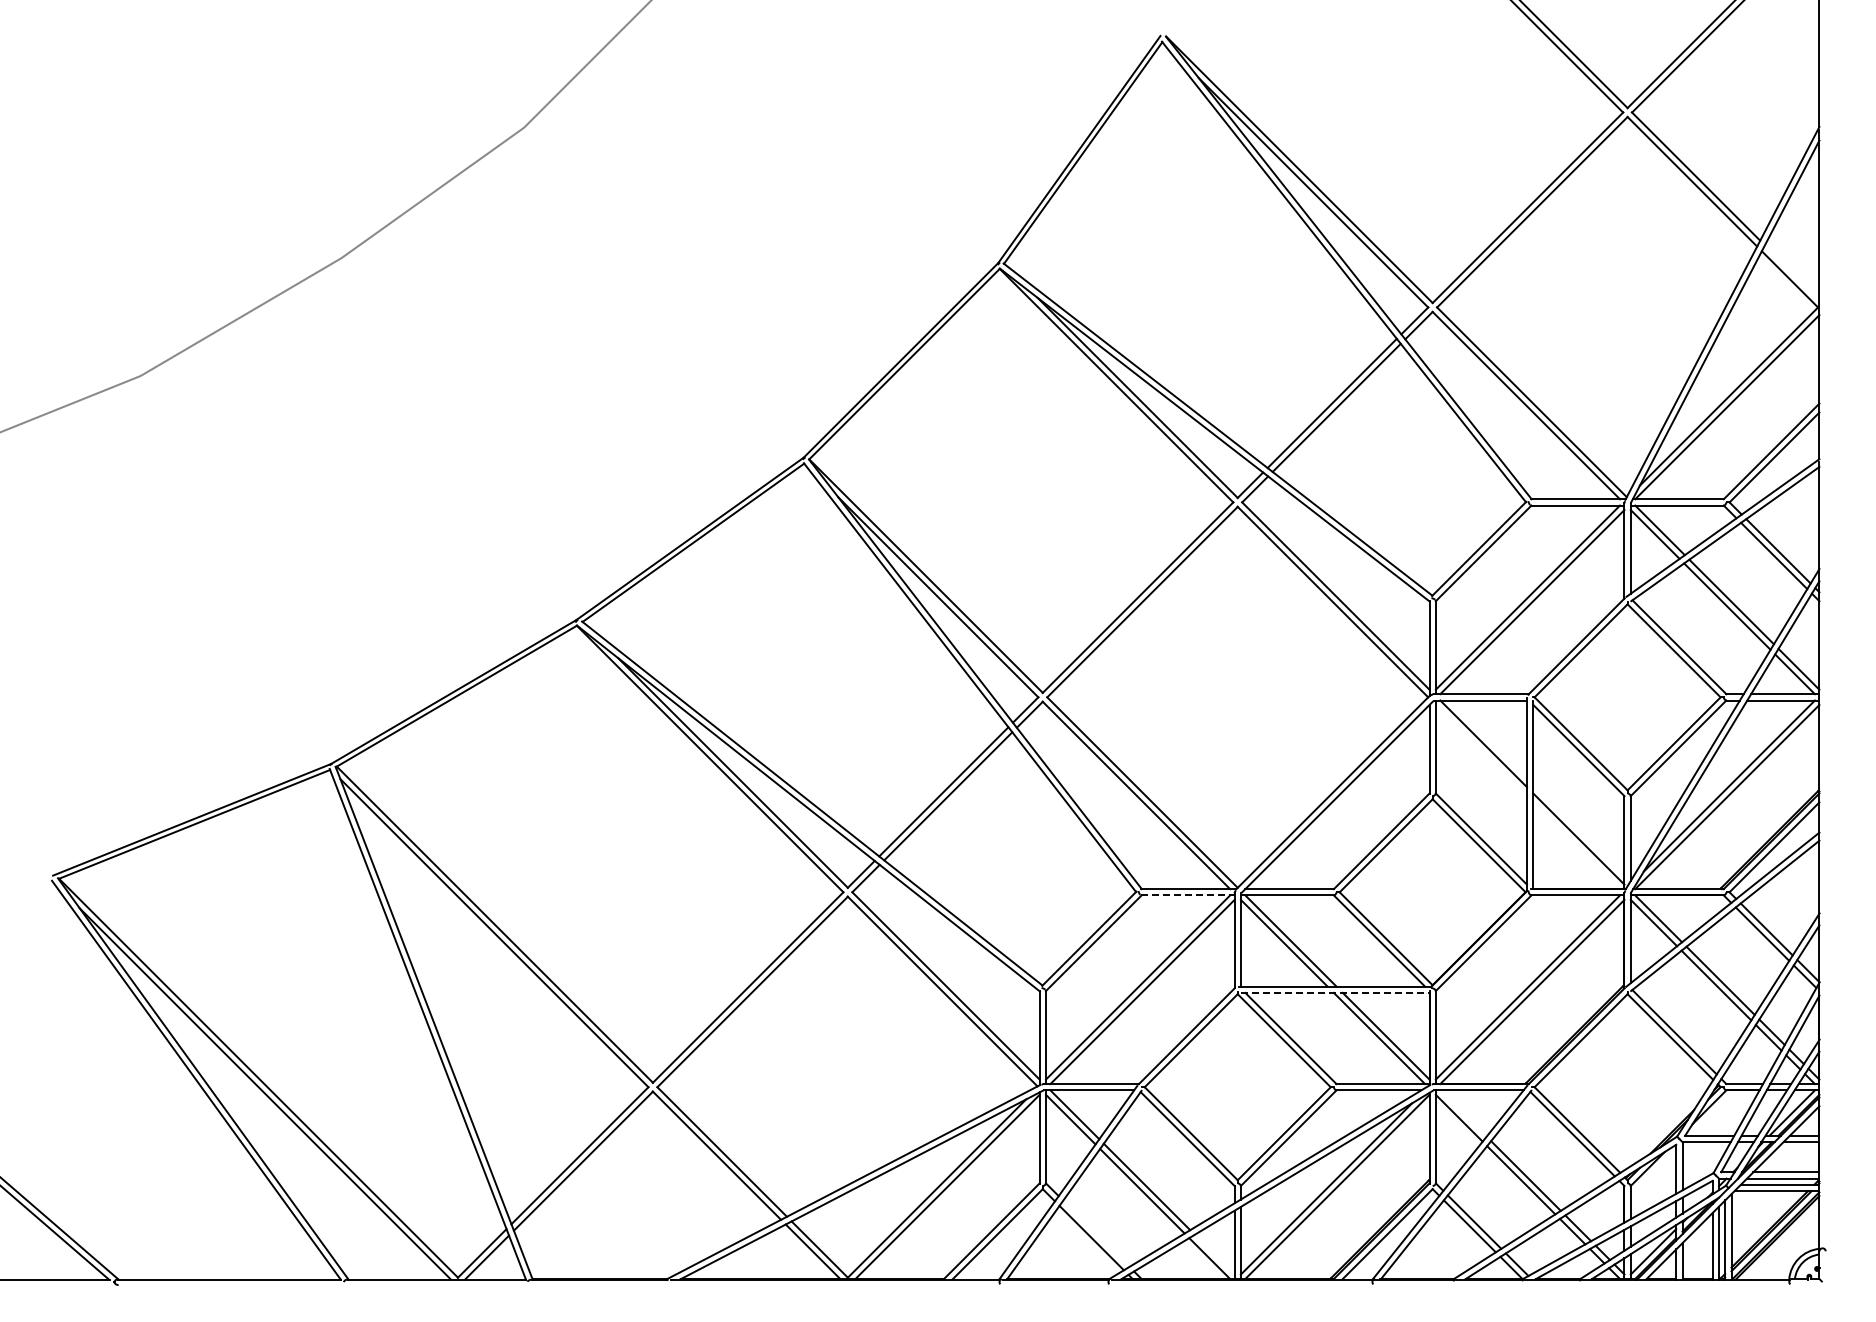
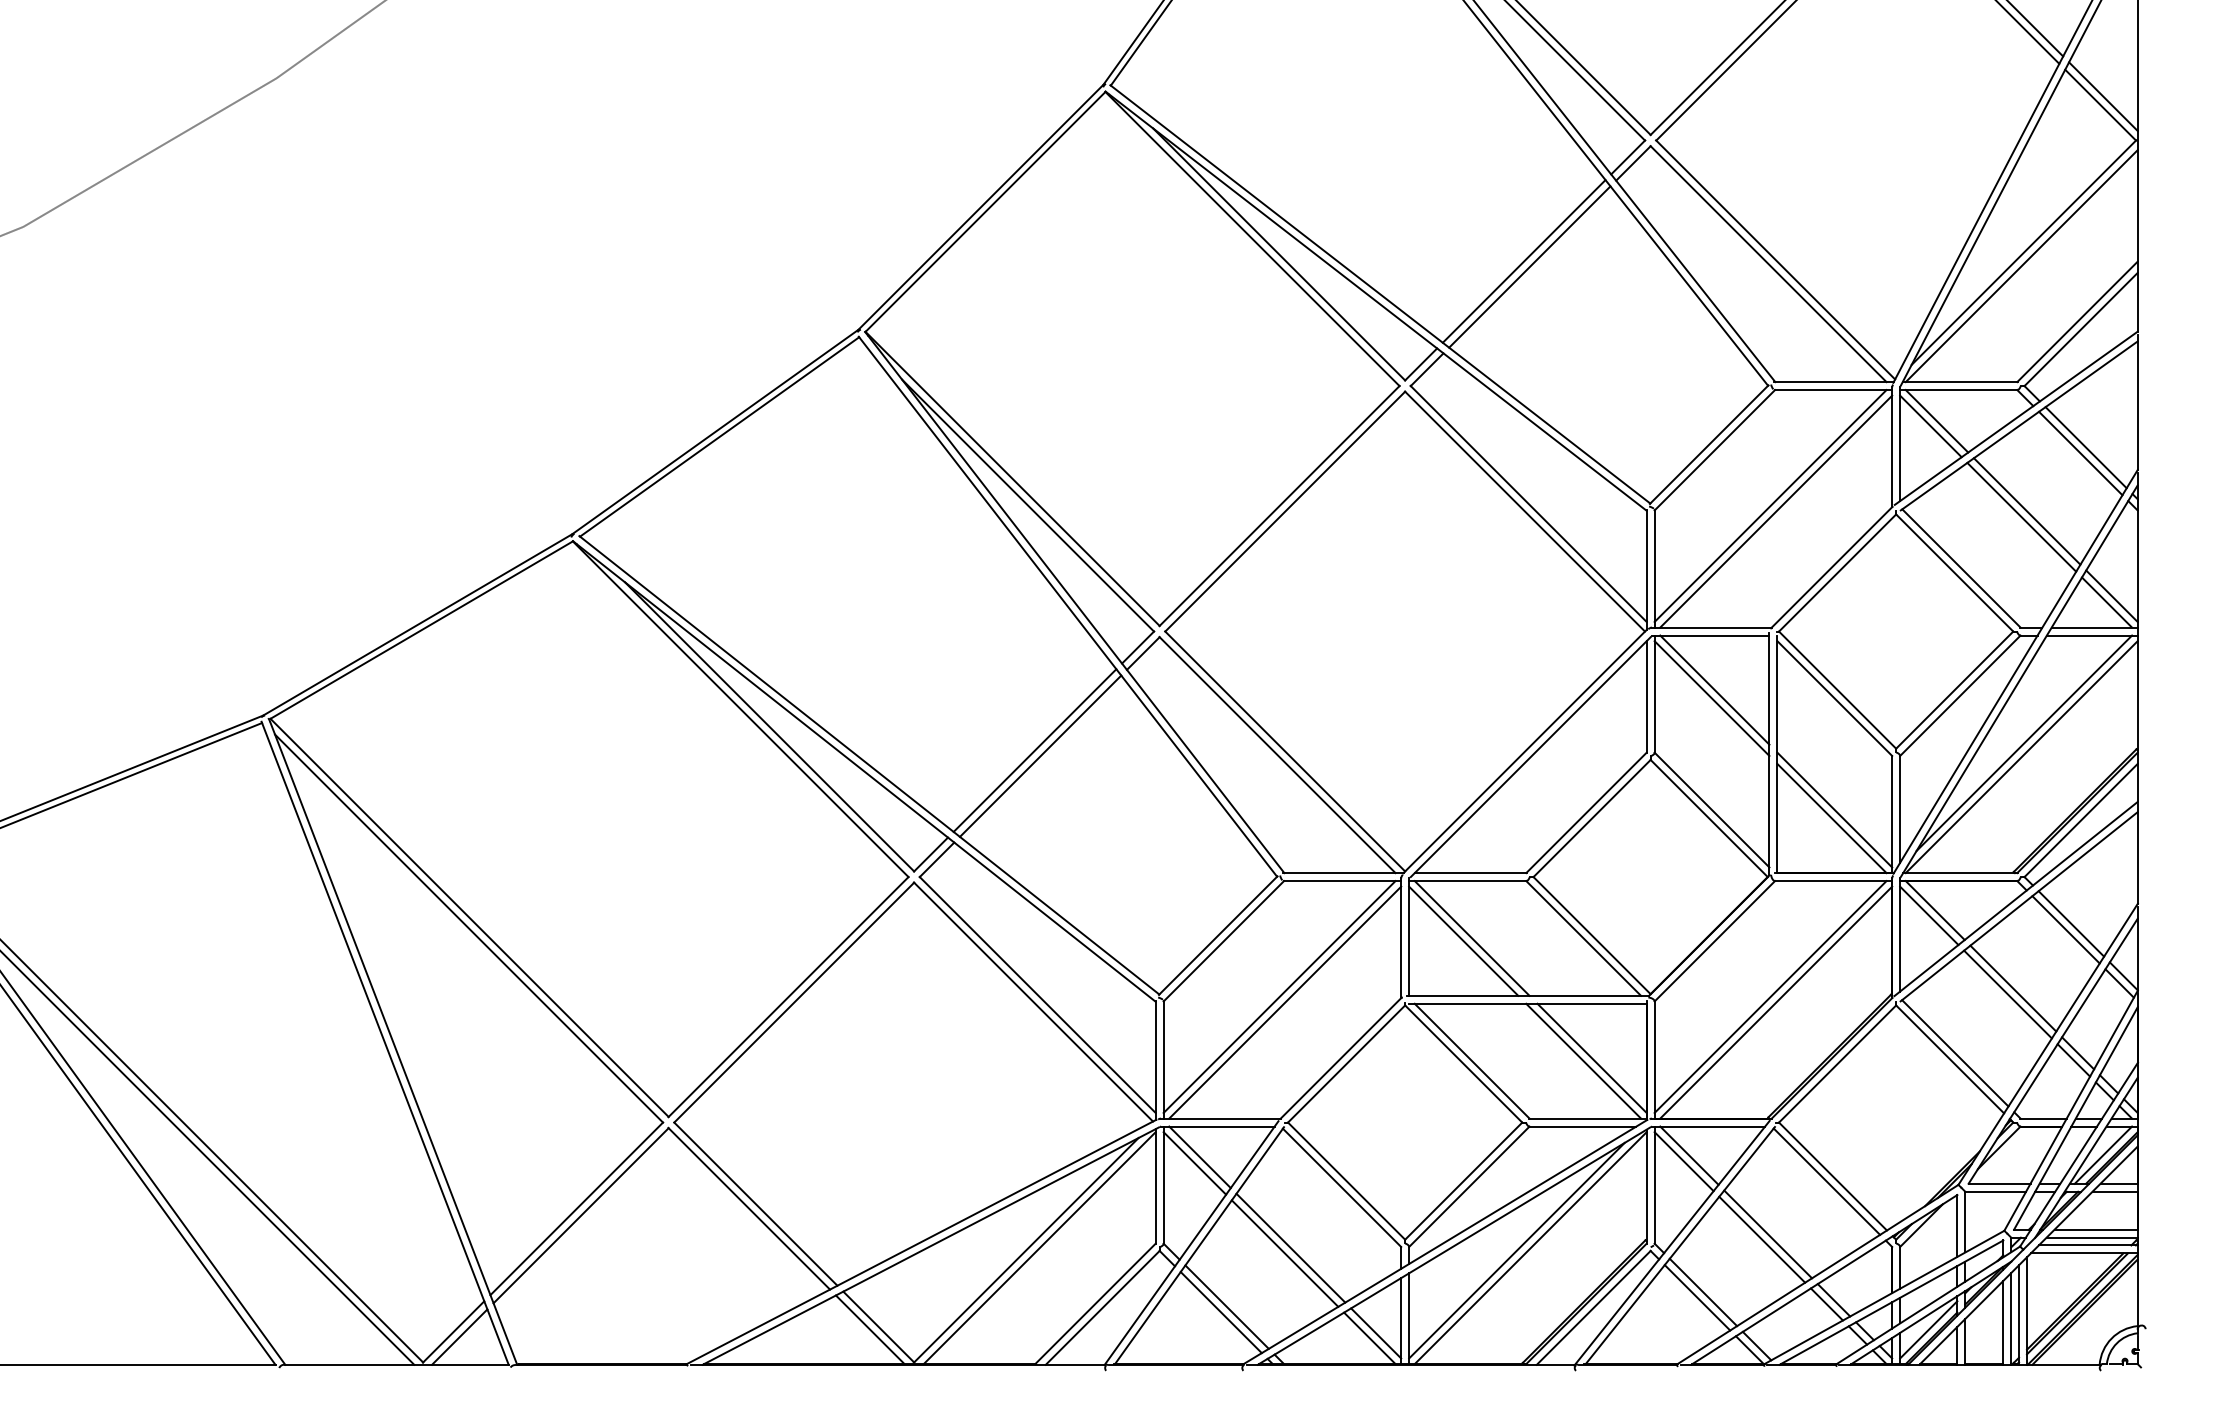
line: (1791, 272) -> (2102, 96), added
line: (1481, 750) -> (1712, 698), added
line: (1576, 845) -> (1831, 818), added
line: (1187, 895) -> (1341, 881), dashed -> solid
line: (1335, 992) -> (1528, 1003), dashed -> solid
line: (1463, 1113) -> (1689, 1155), added
line: (1096, 1233) -> (1227, 1306), added
line: (1214, 1254) -> (1375, 1333), added

